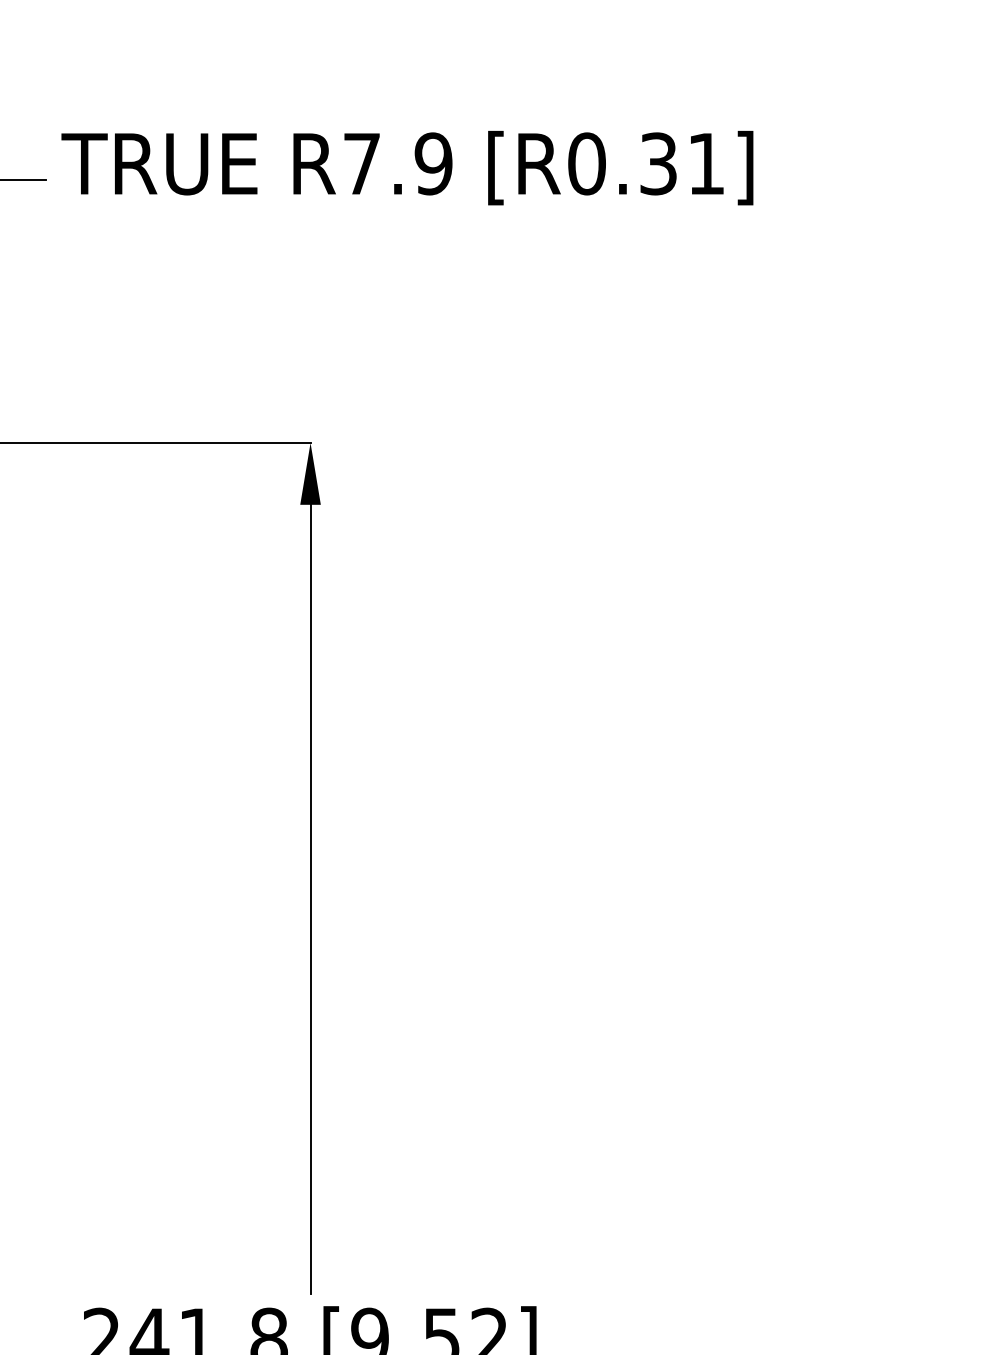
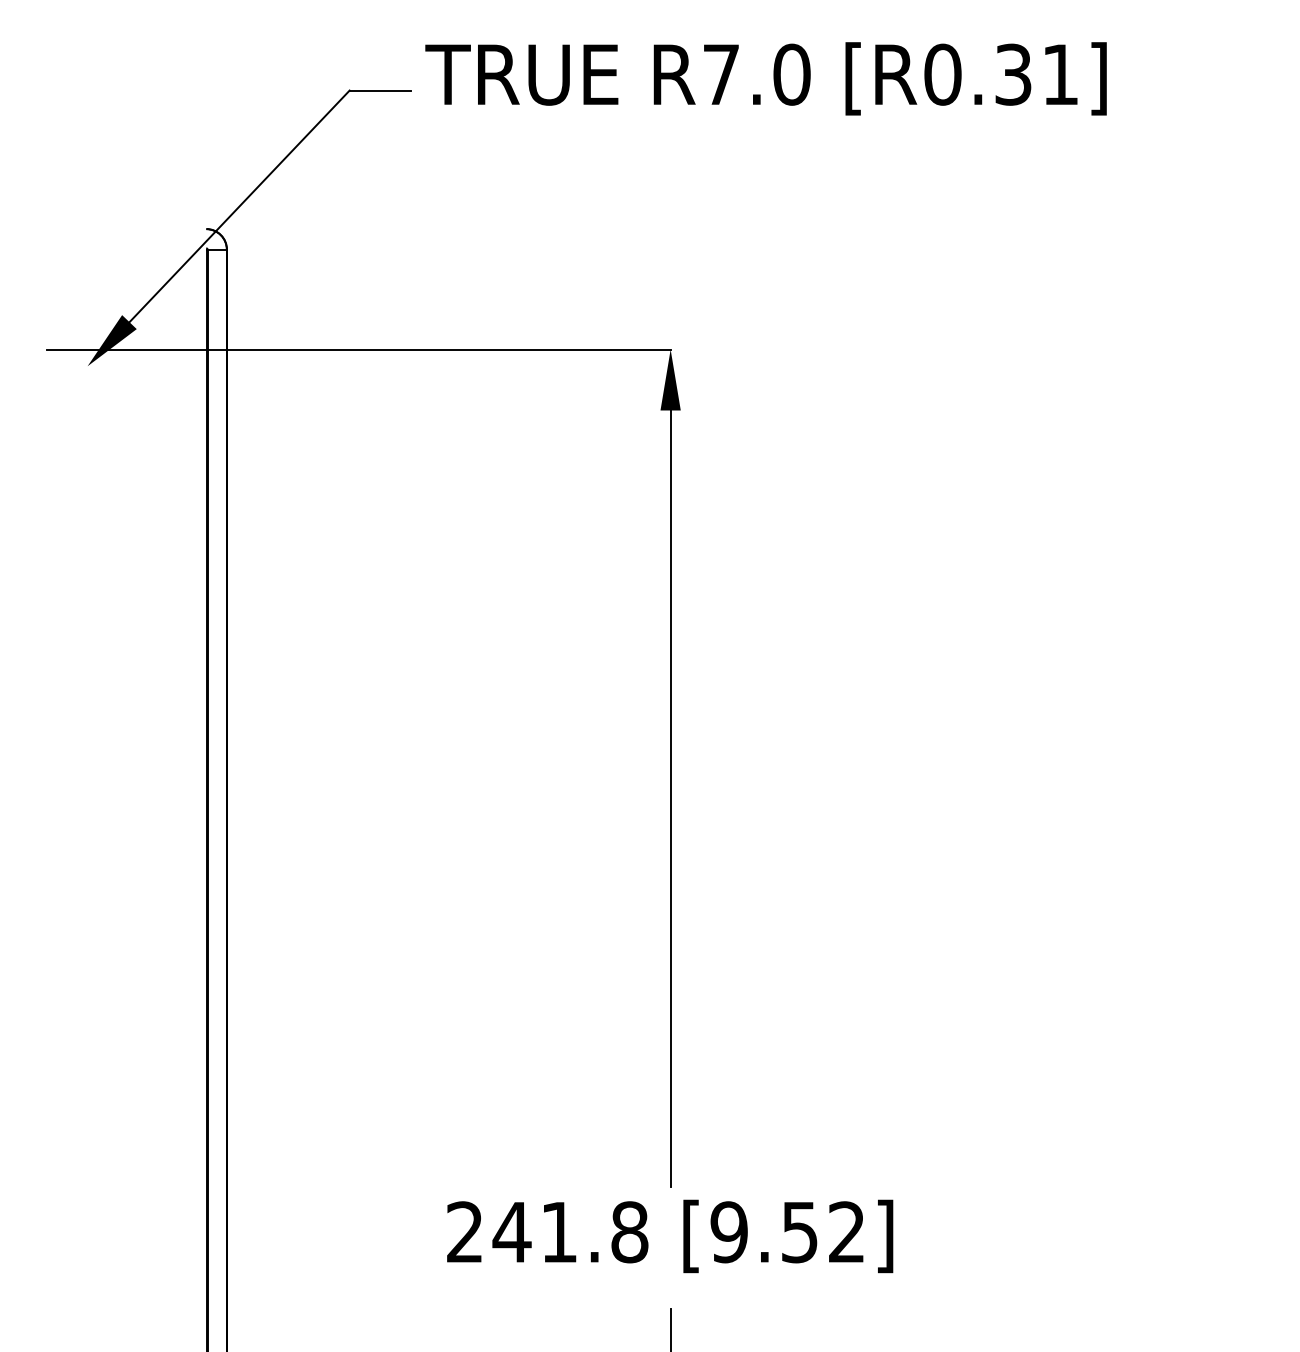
text: (433, 163) -> (791, 74), R7.9 -> R7.0

